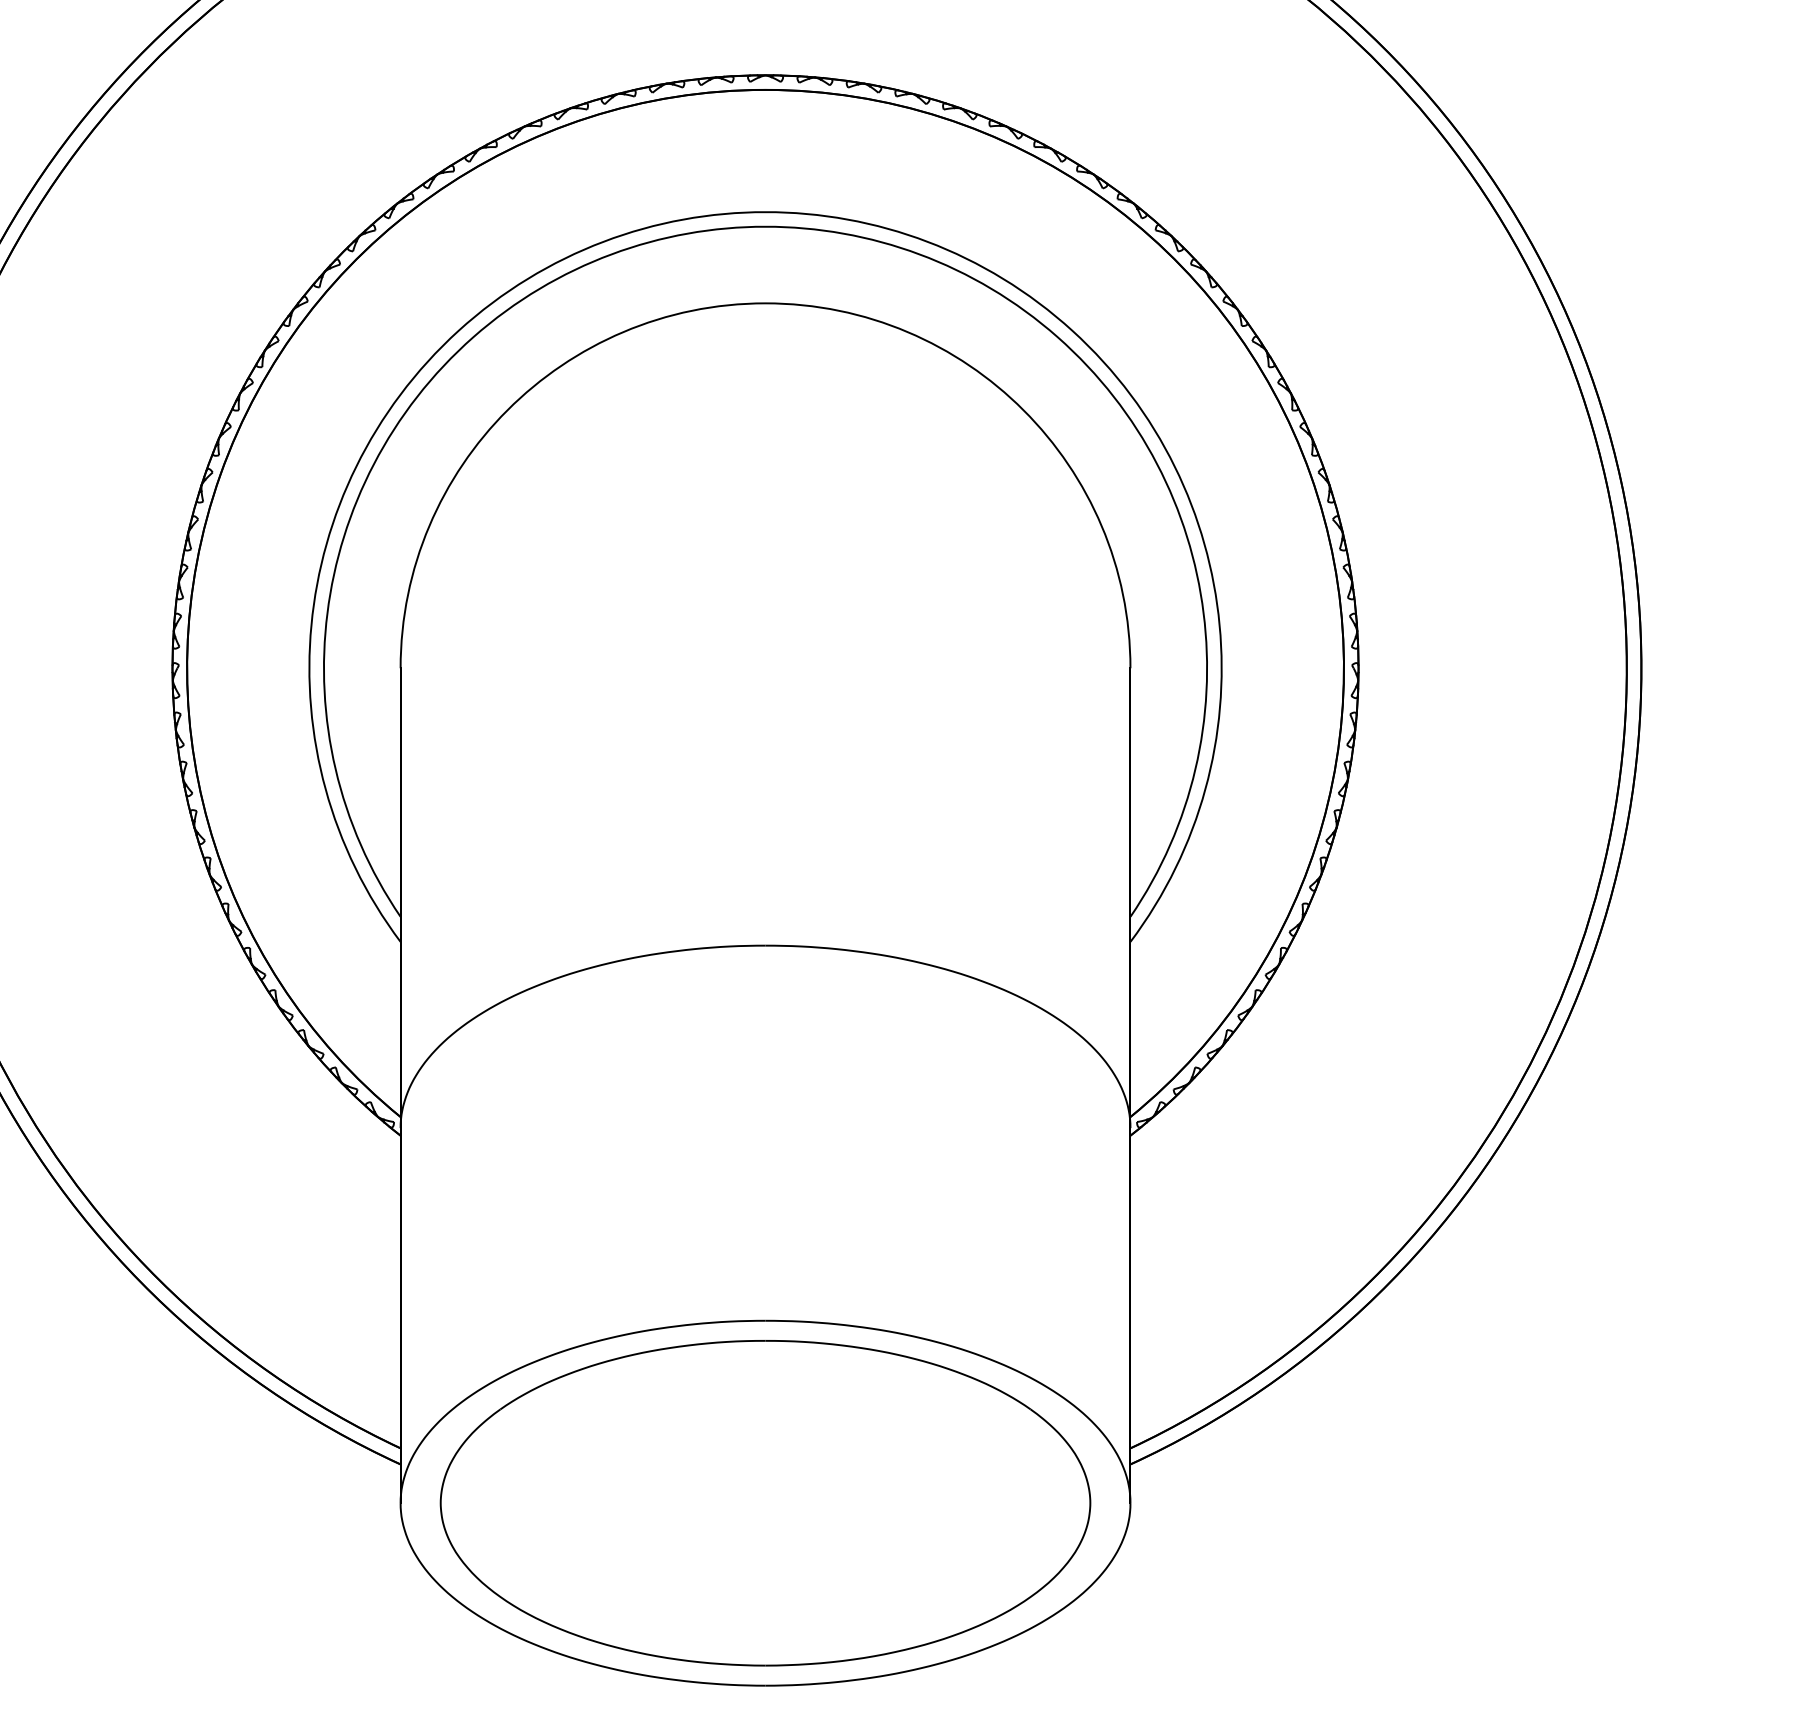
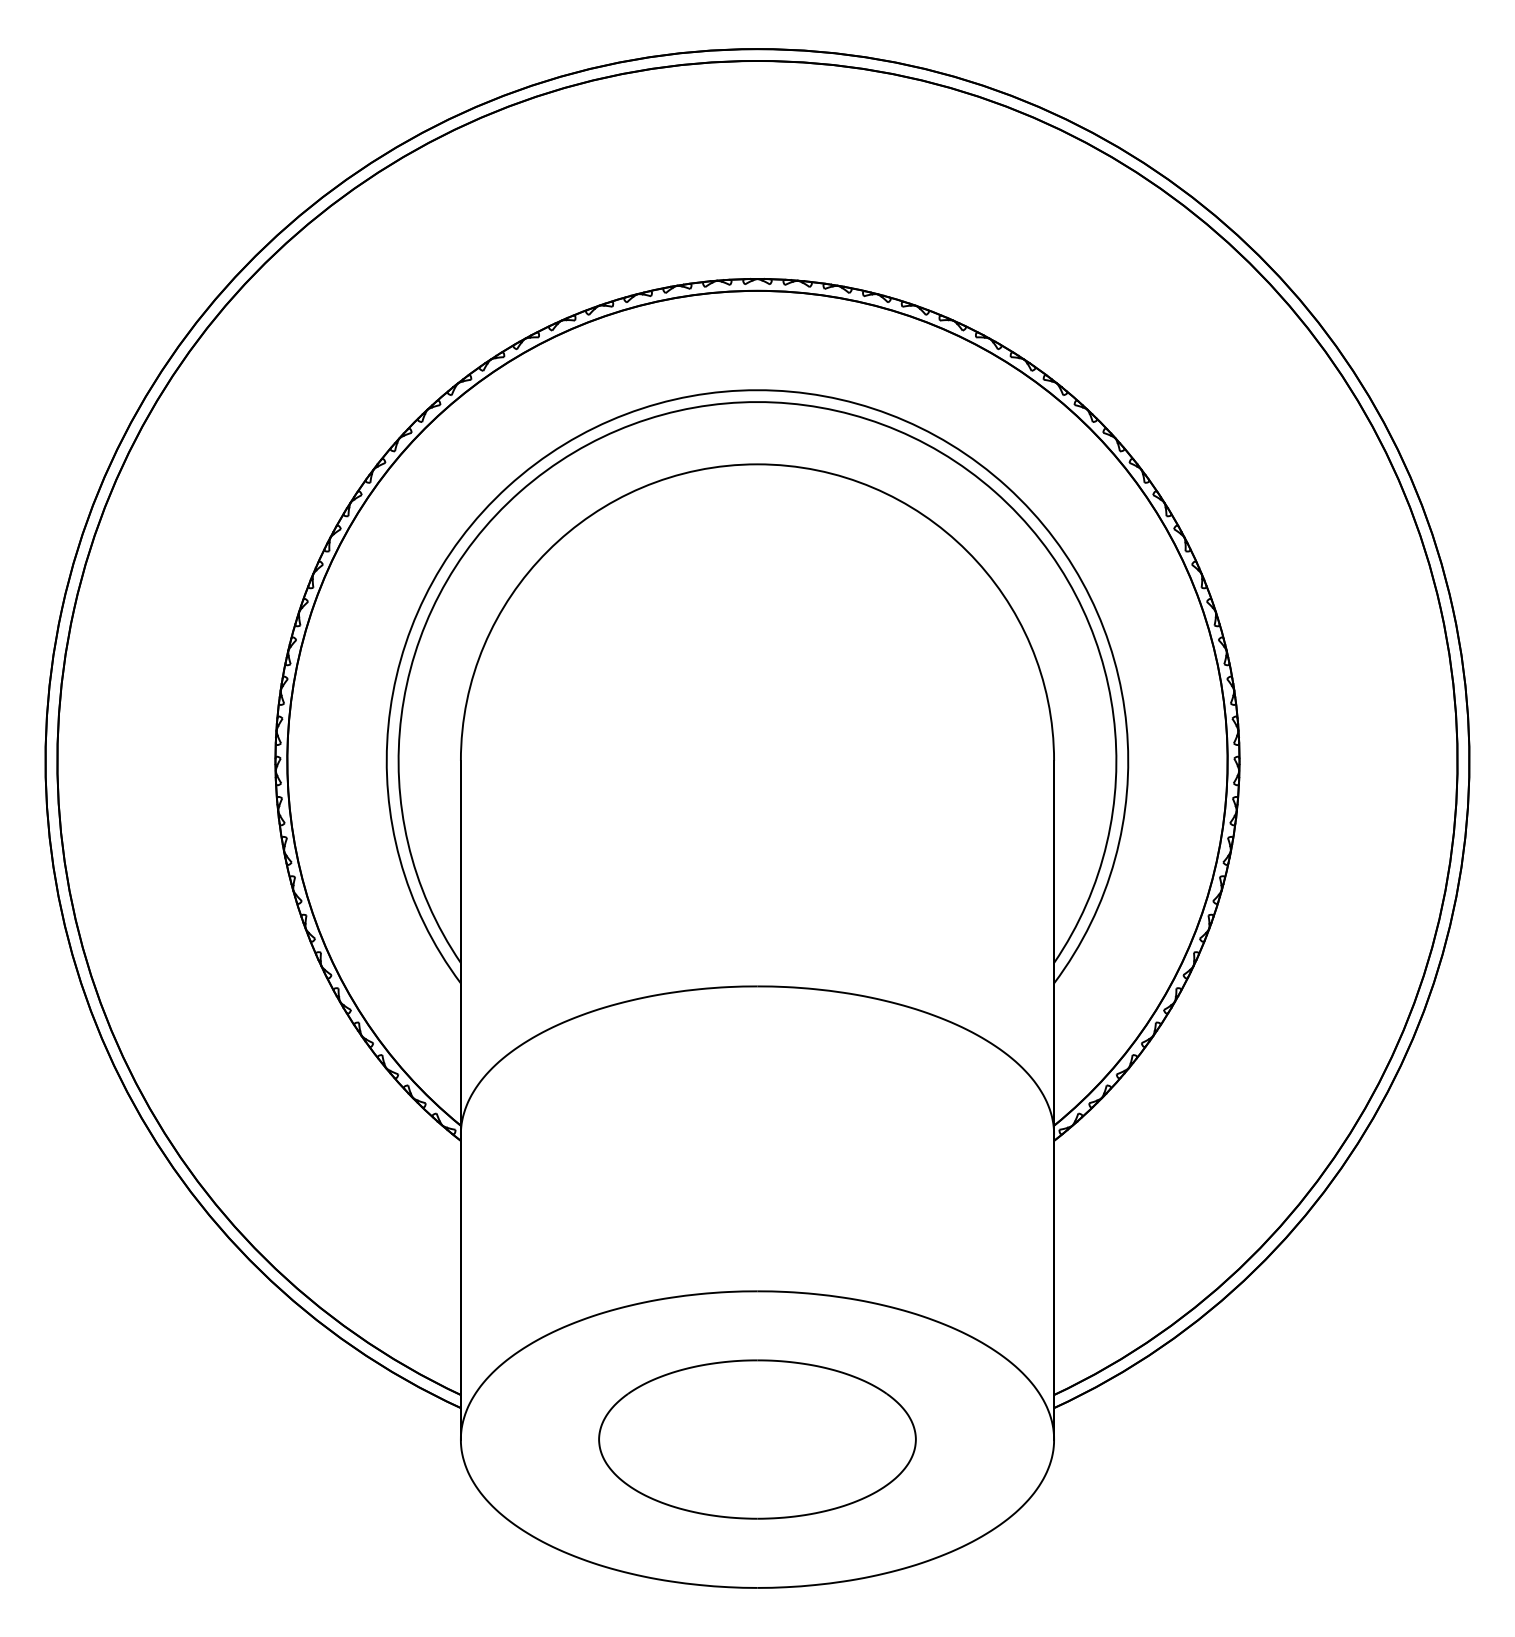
part: (765, 1503) -> (757, 1439), size x0.6

